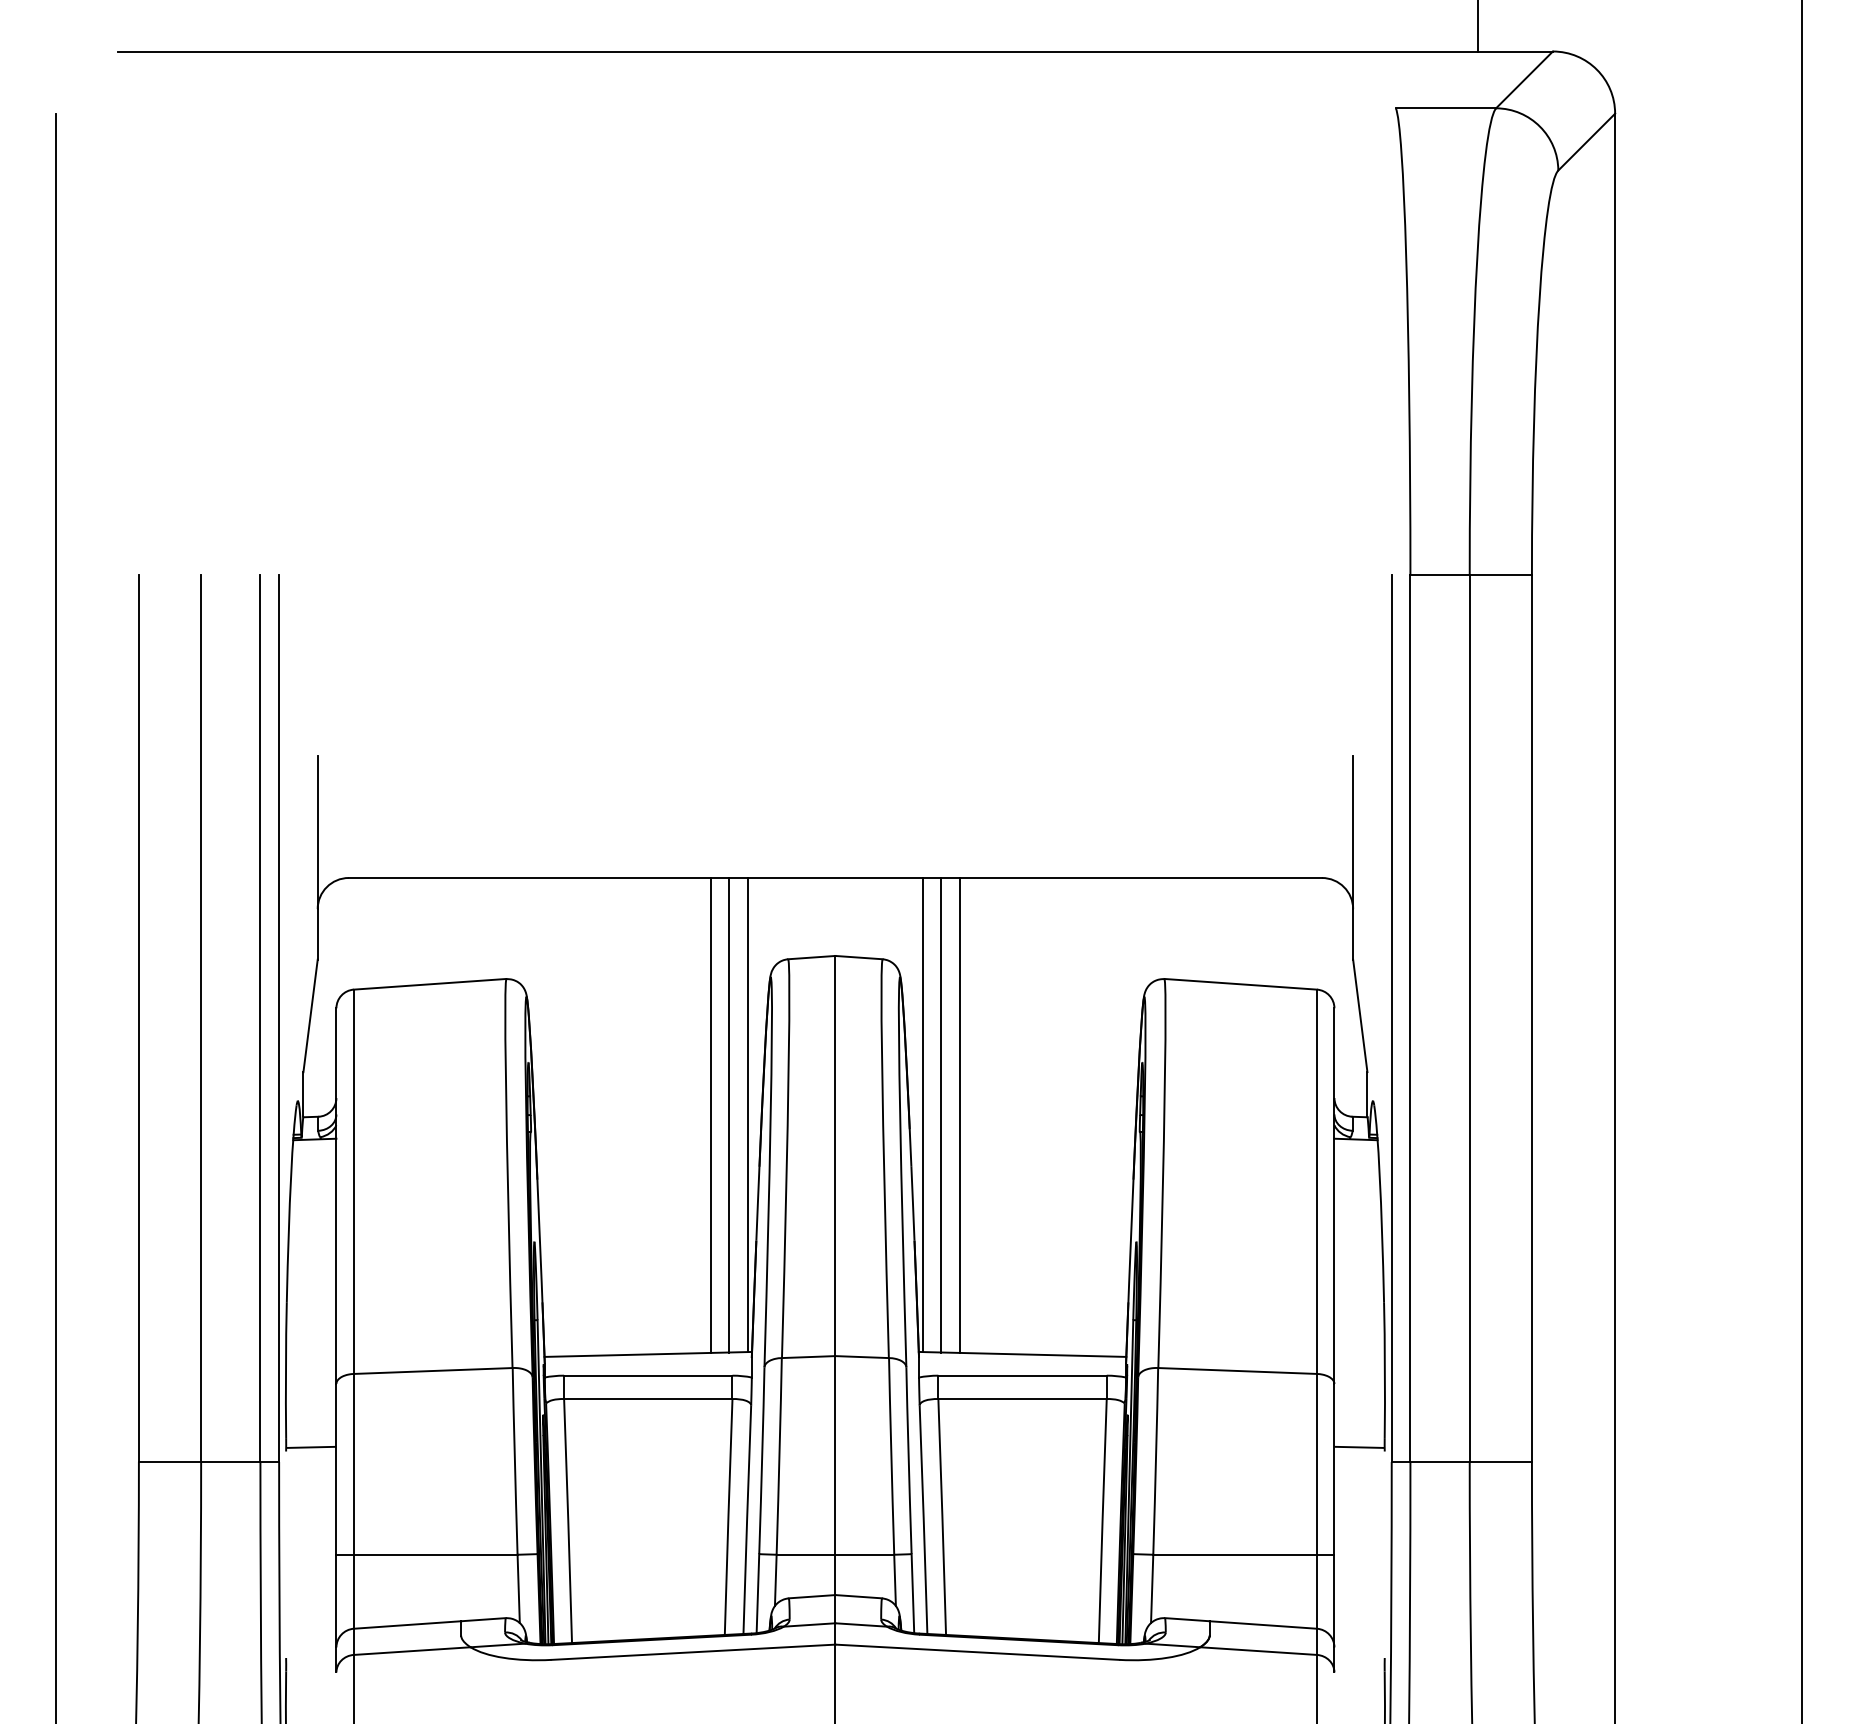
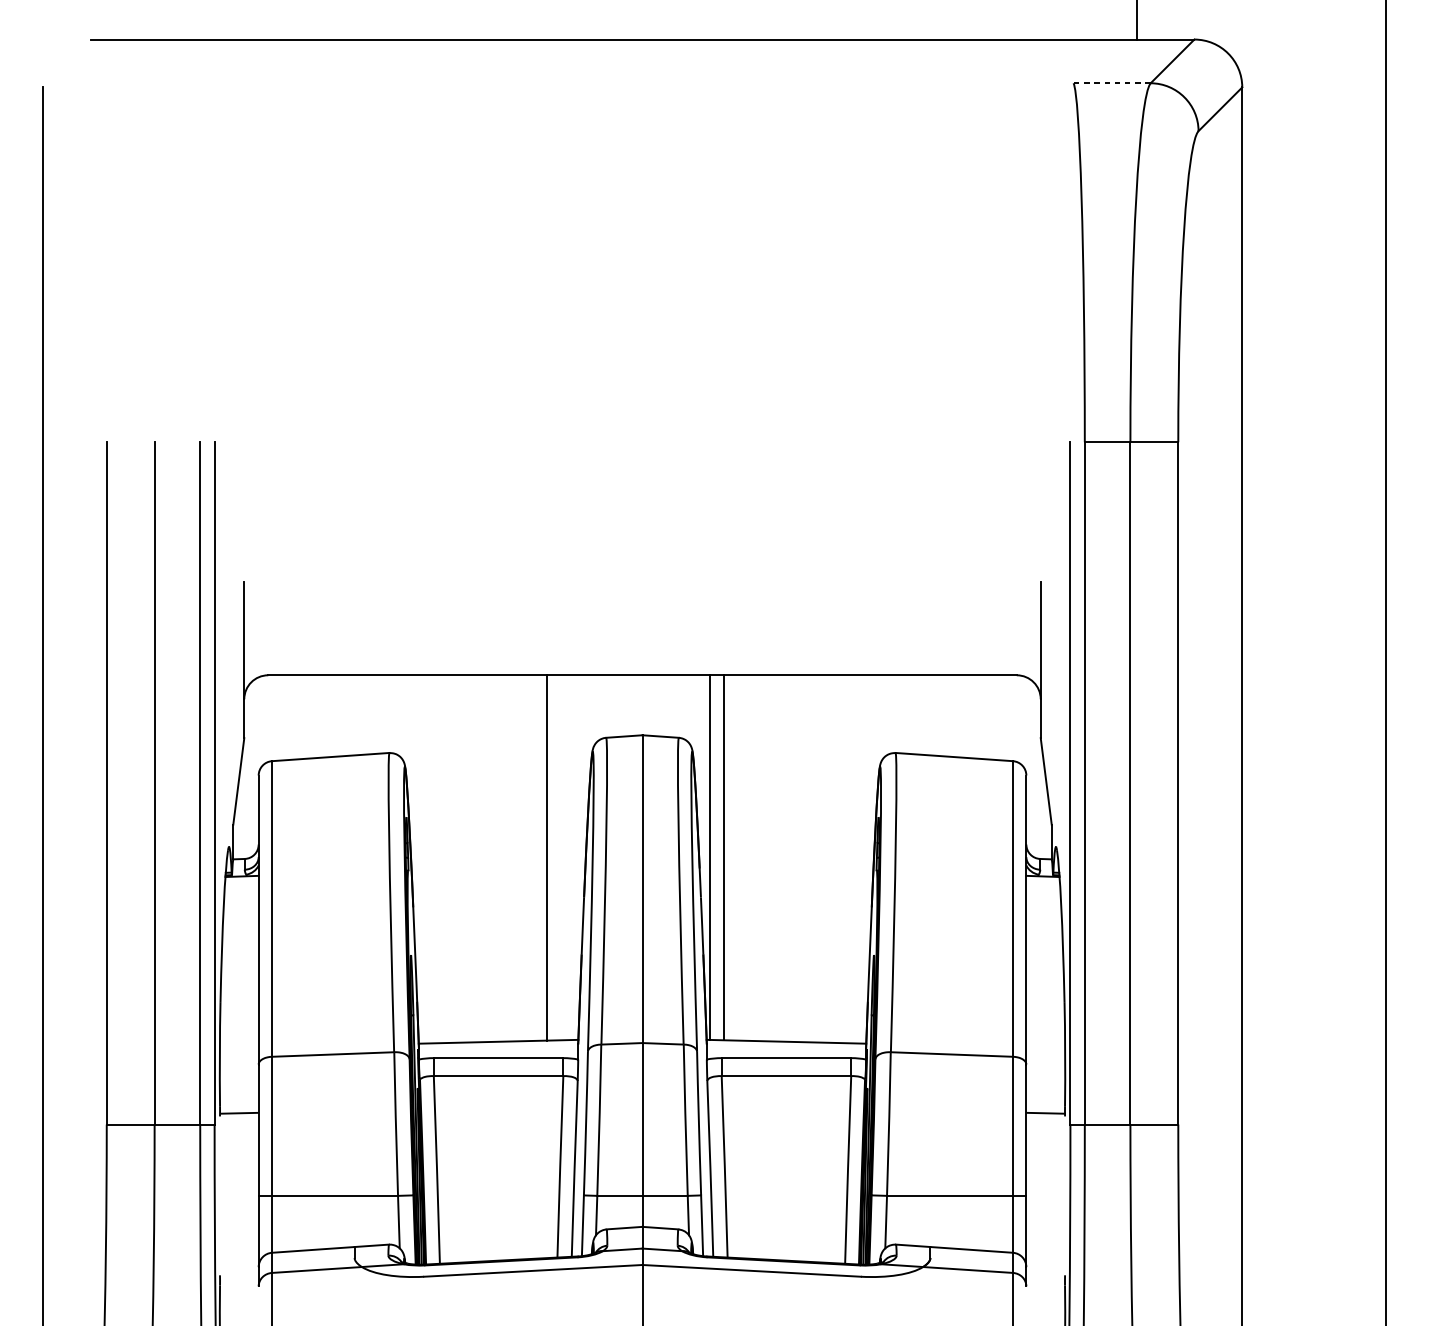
line: (1445, 108) -> (1111, 83), solid -> dashed
line: (729, 1114) -> (561, 857), removed
line: (748, 1114) -> (575, 857), removed
line: (960, 1114) -> (738, 857), removed

